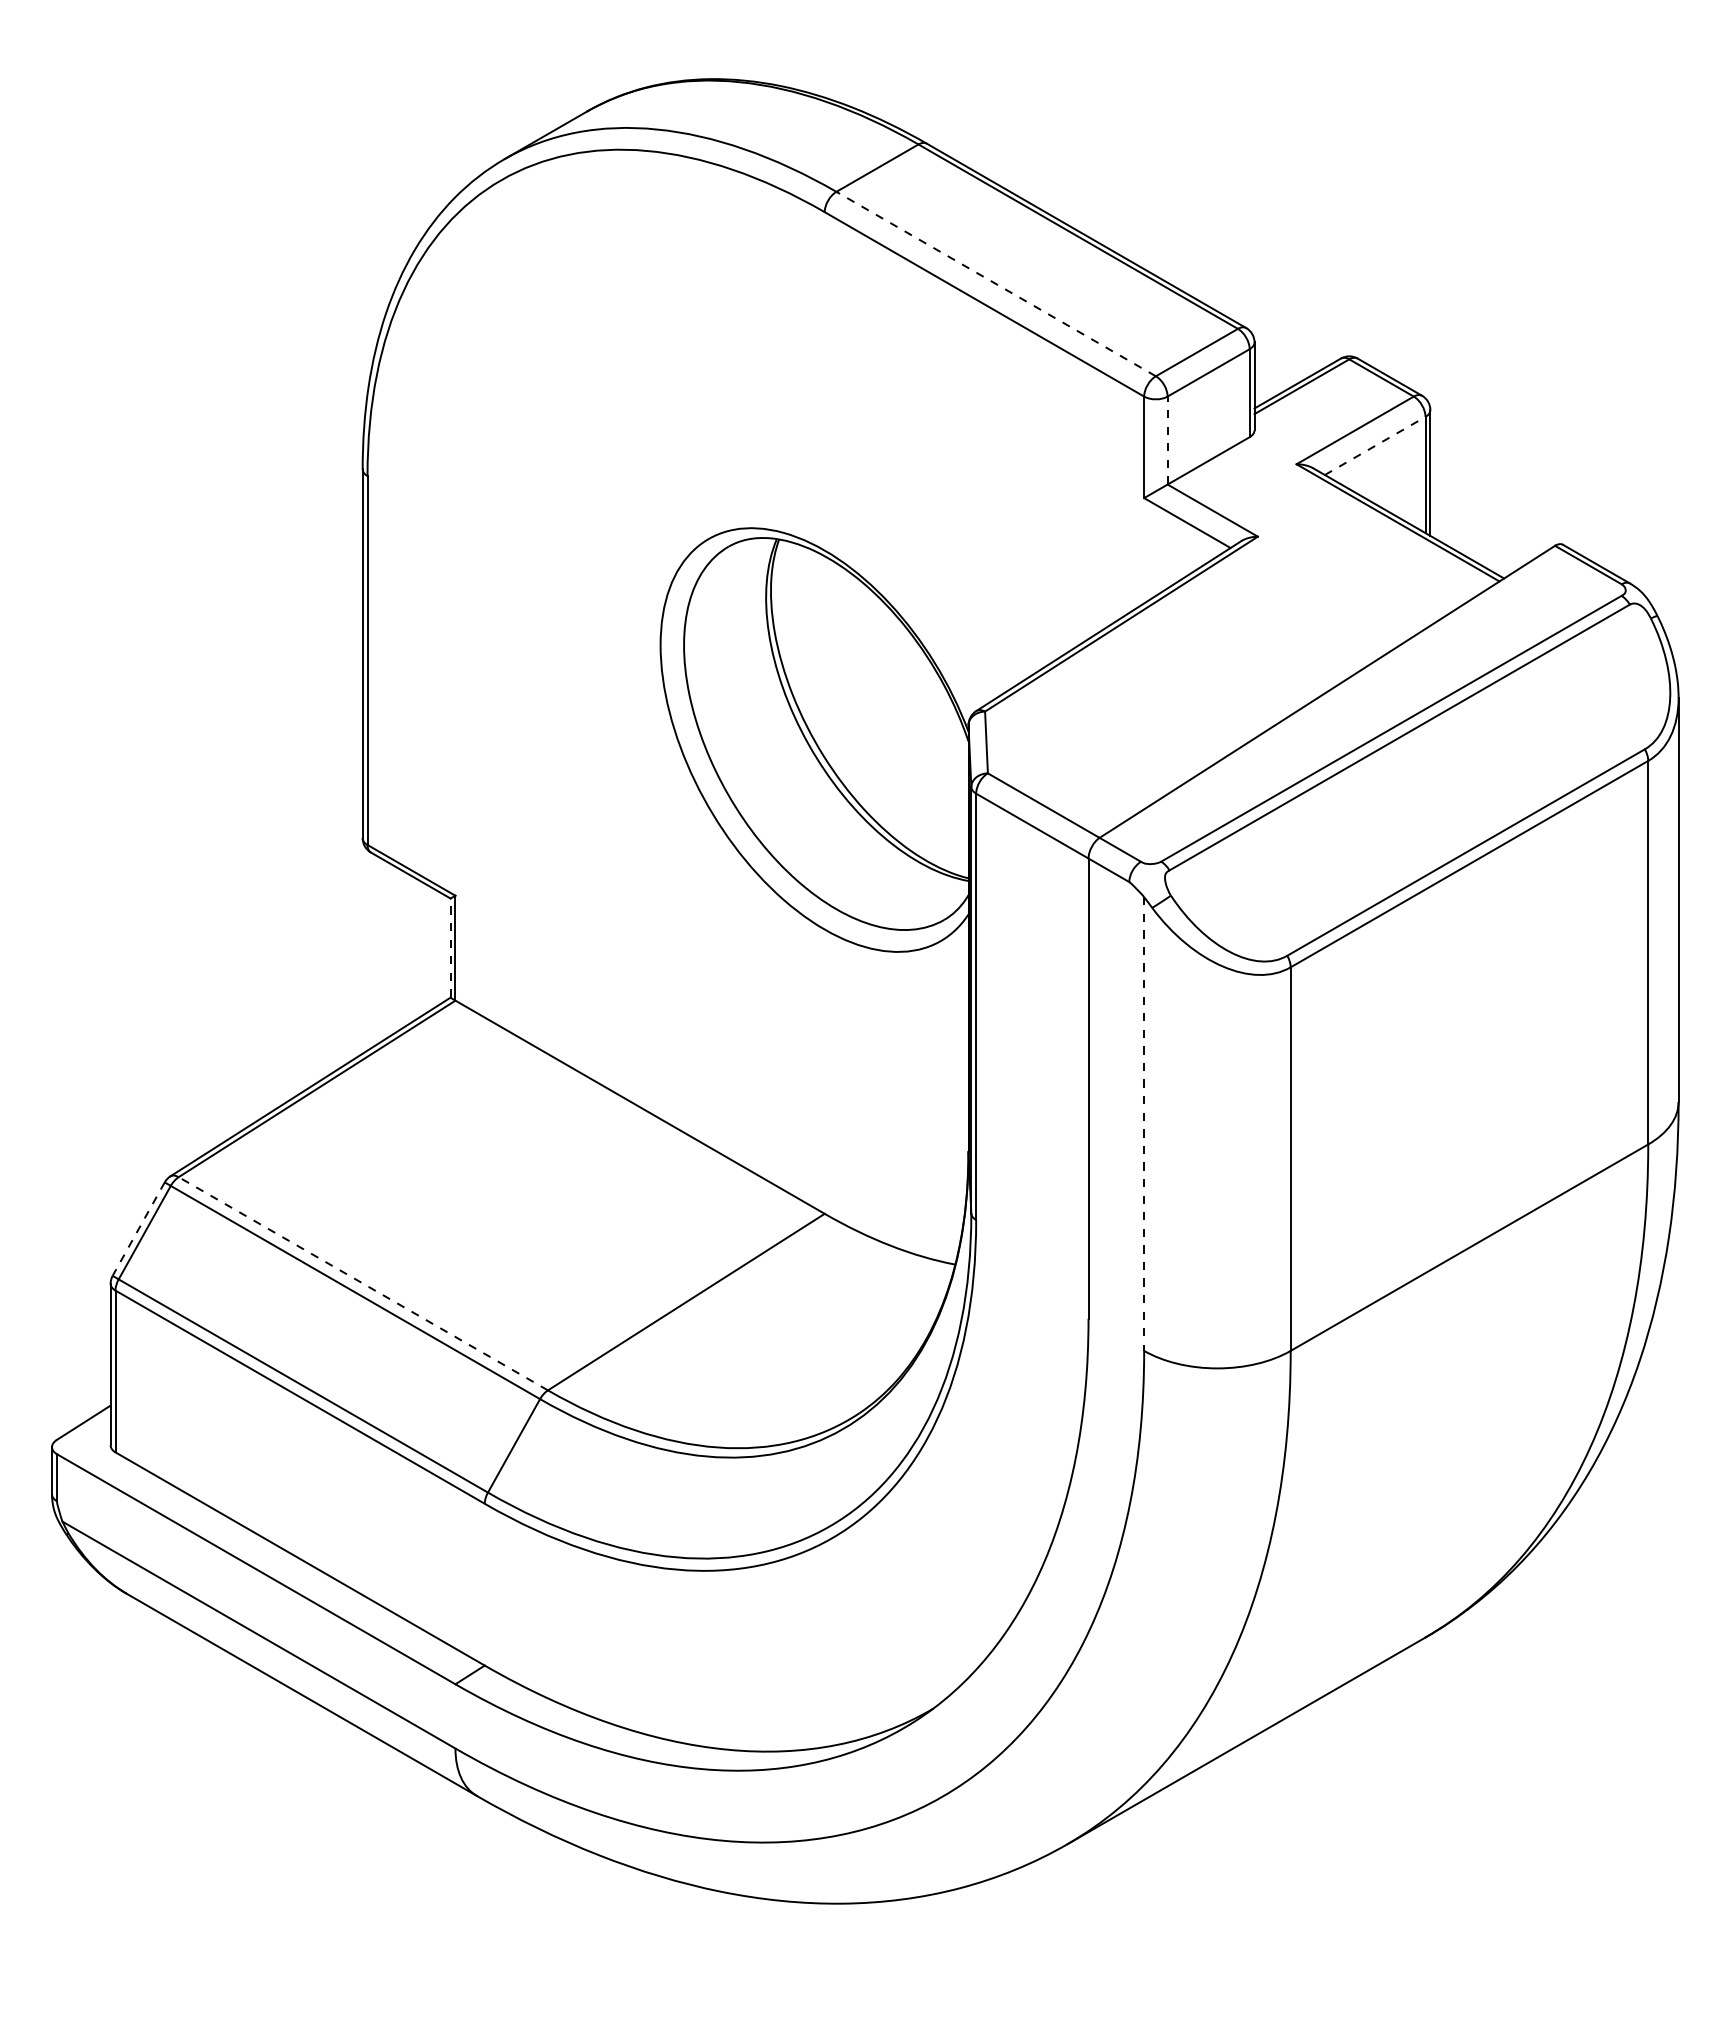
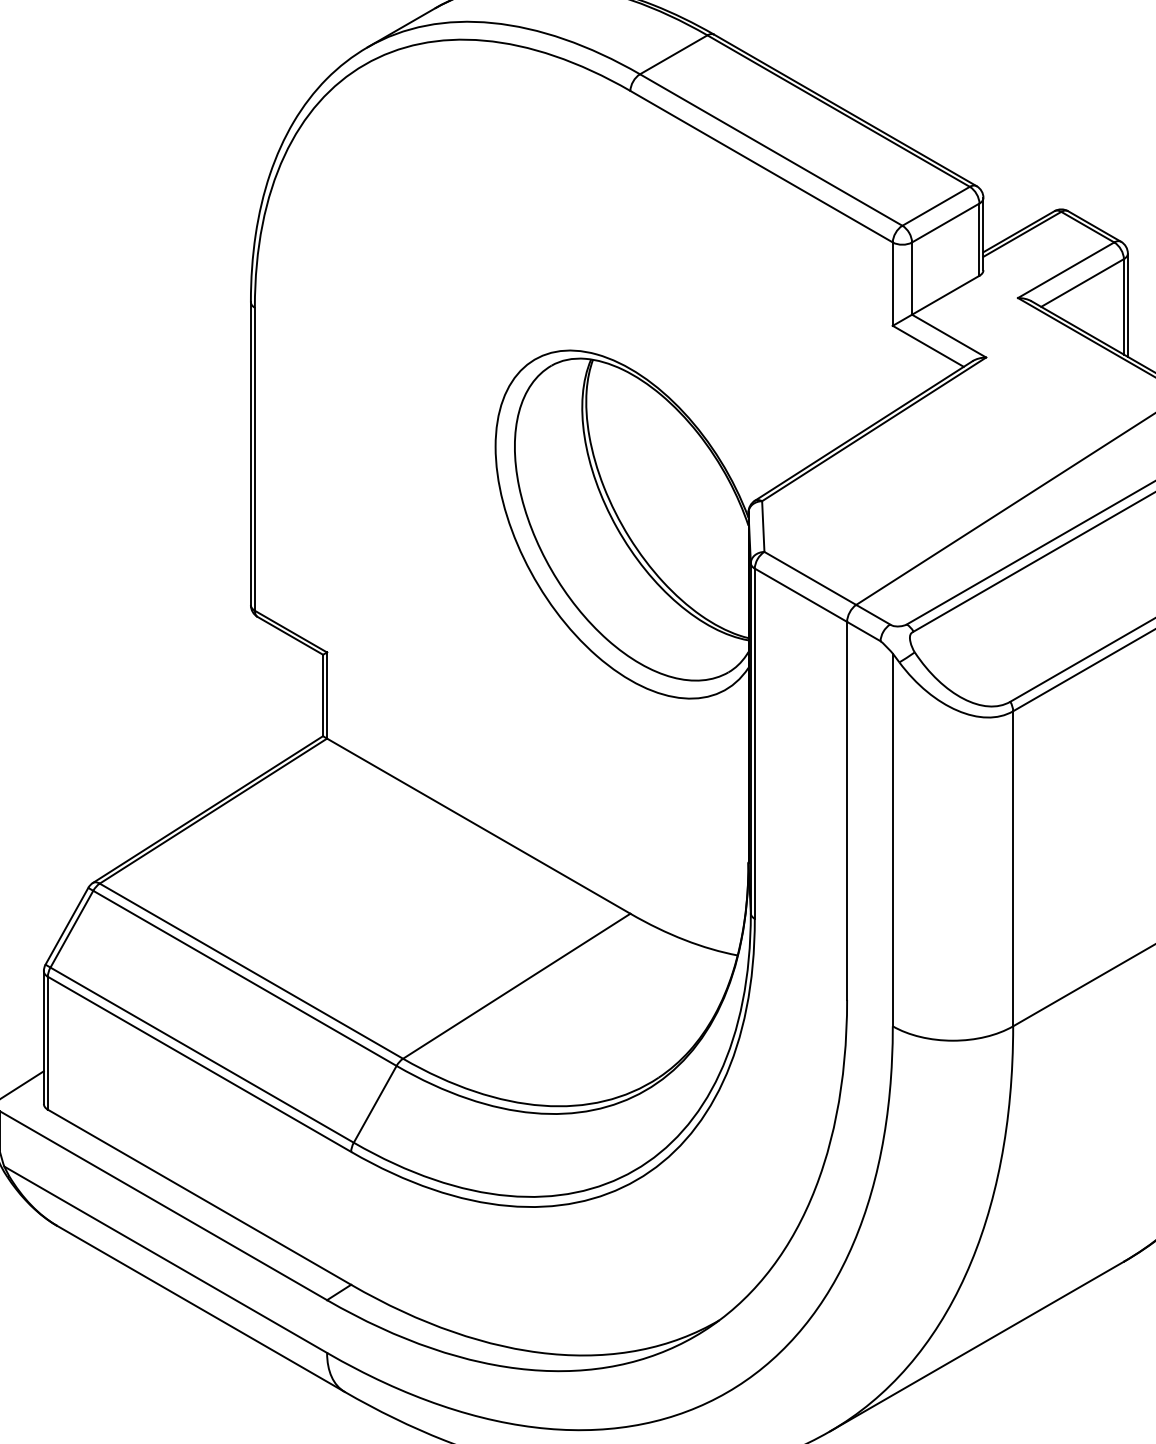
line: (995, 283) -> (770, 149), dashed -> solid
line: (1167, 440) -> (911, 278), dashed -> solid
line: (1375, 445) -> (1082, 282), dashed -> solid
line: (450, 948) -> (323, 695), dashed -> solid
line: (1144, 1124) -> (893, 840), dashed -> solid
line: (138, 1229) -> (66, 926), dashed -> solid
line: (362, 1283) -> (250, 970), dashed -> solid

